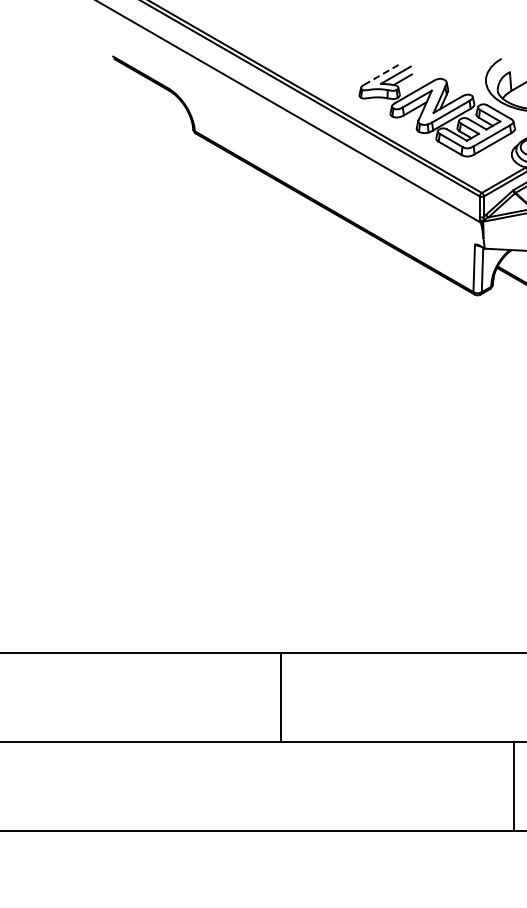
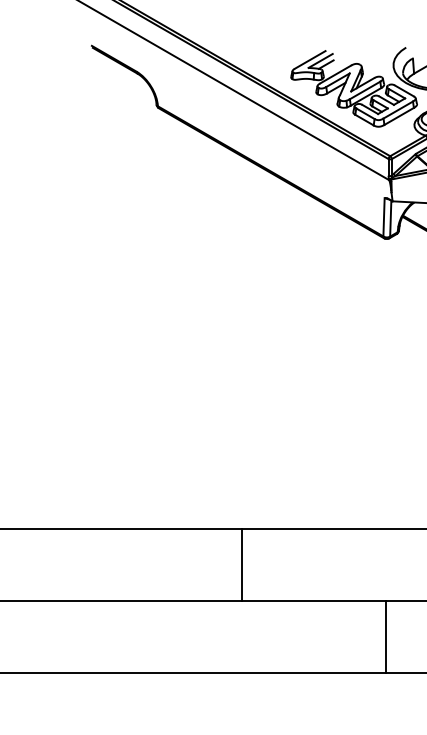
line: (382, 73) -> (309, 59), dashed -> solid
line: (280, 696) -> (241, 563), moved
line: (514, 785) -> (385, 635), moved

